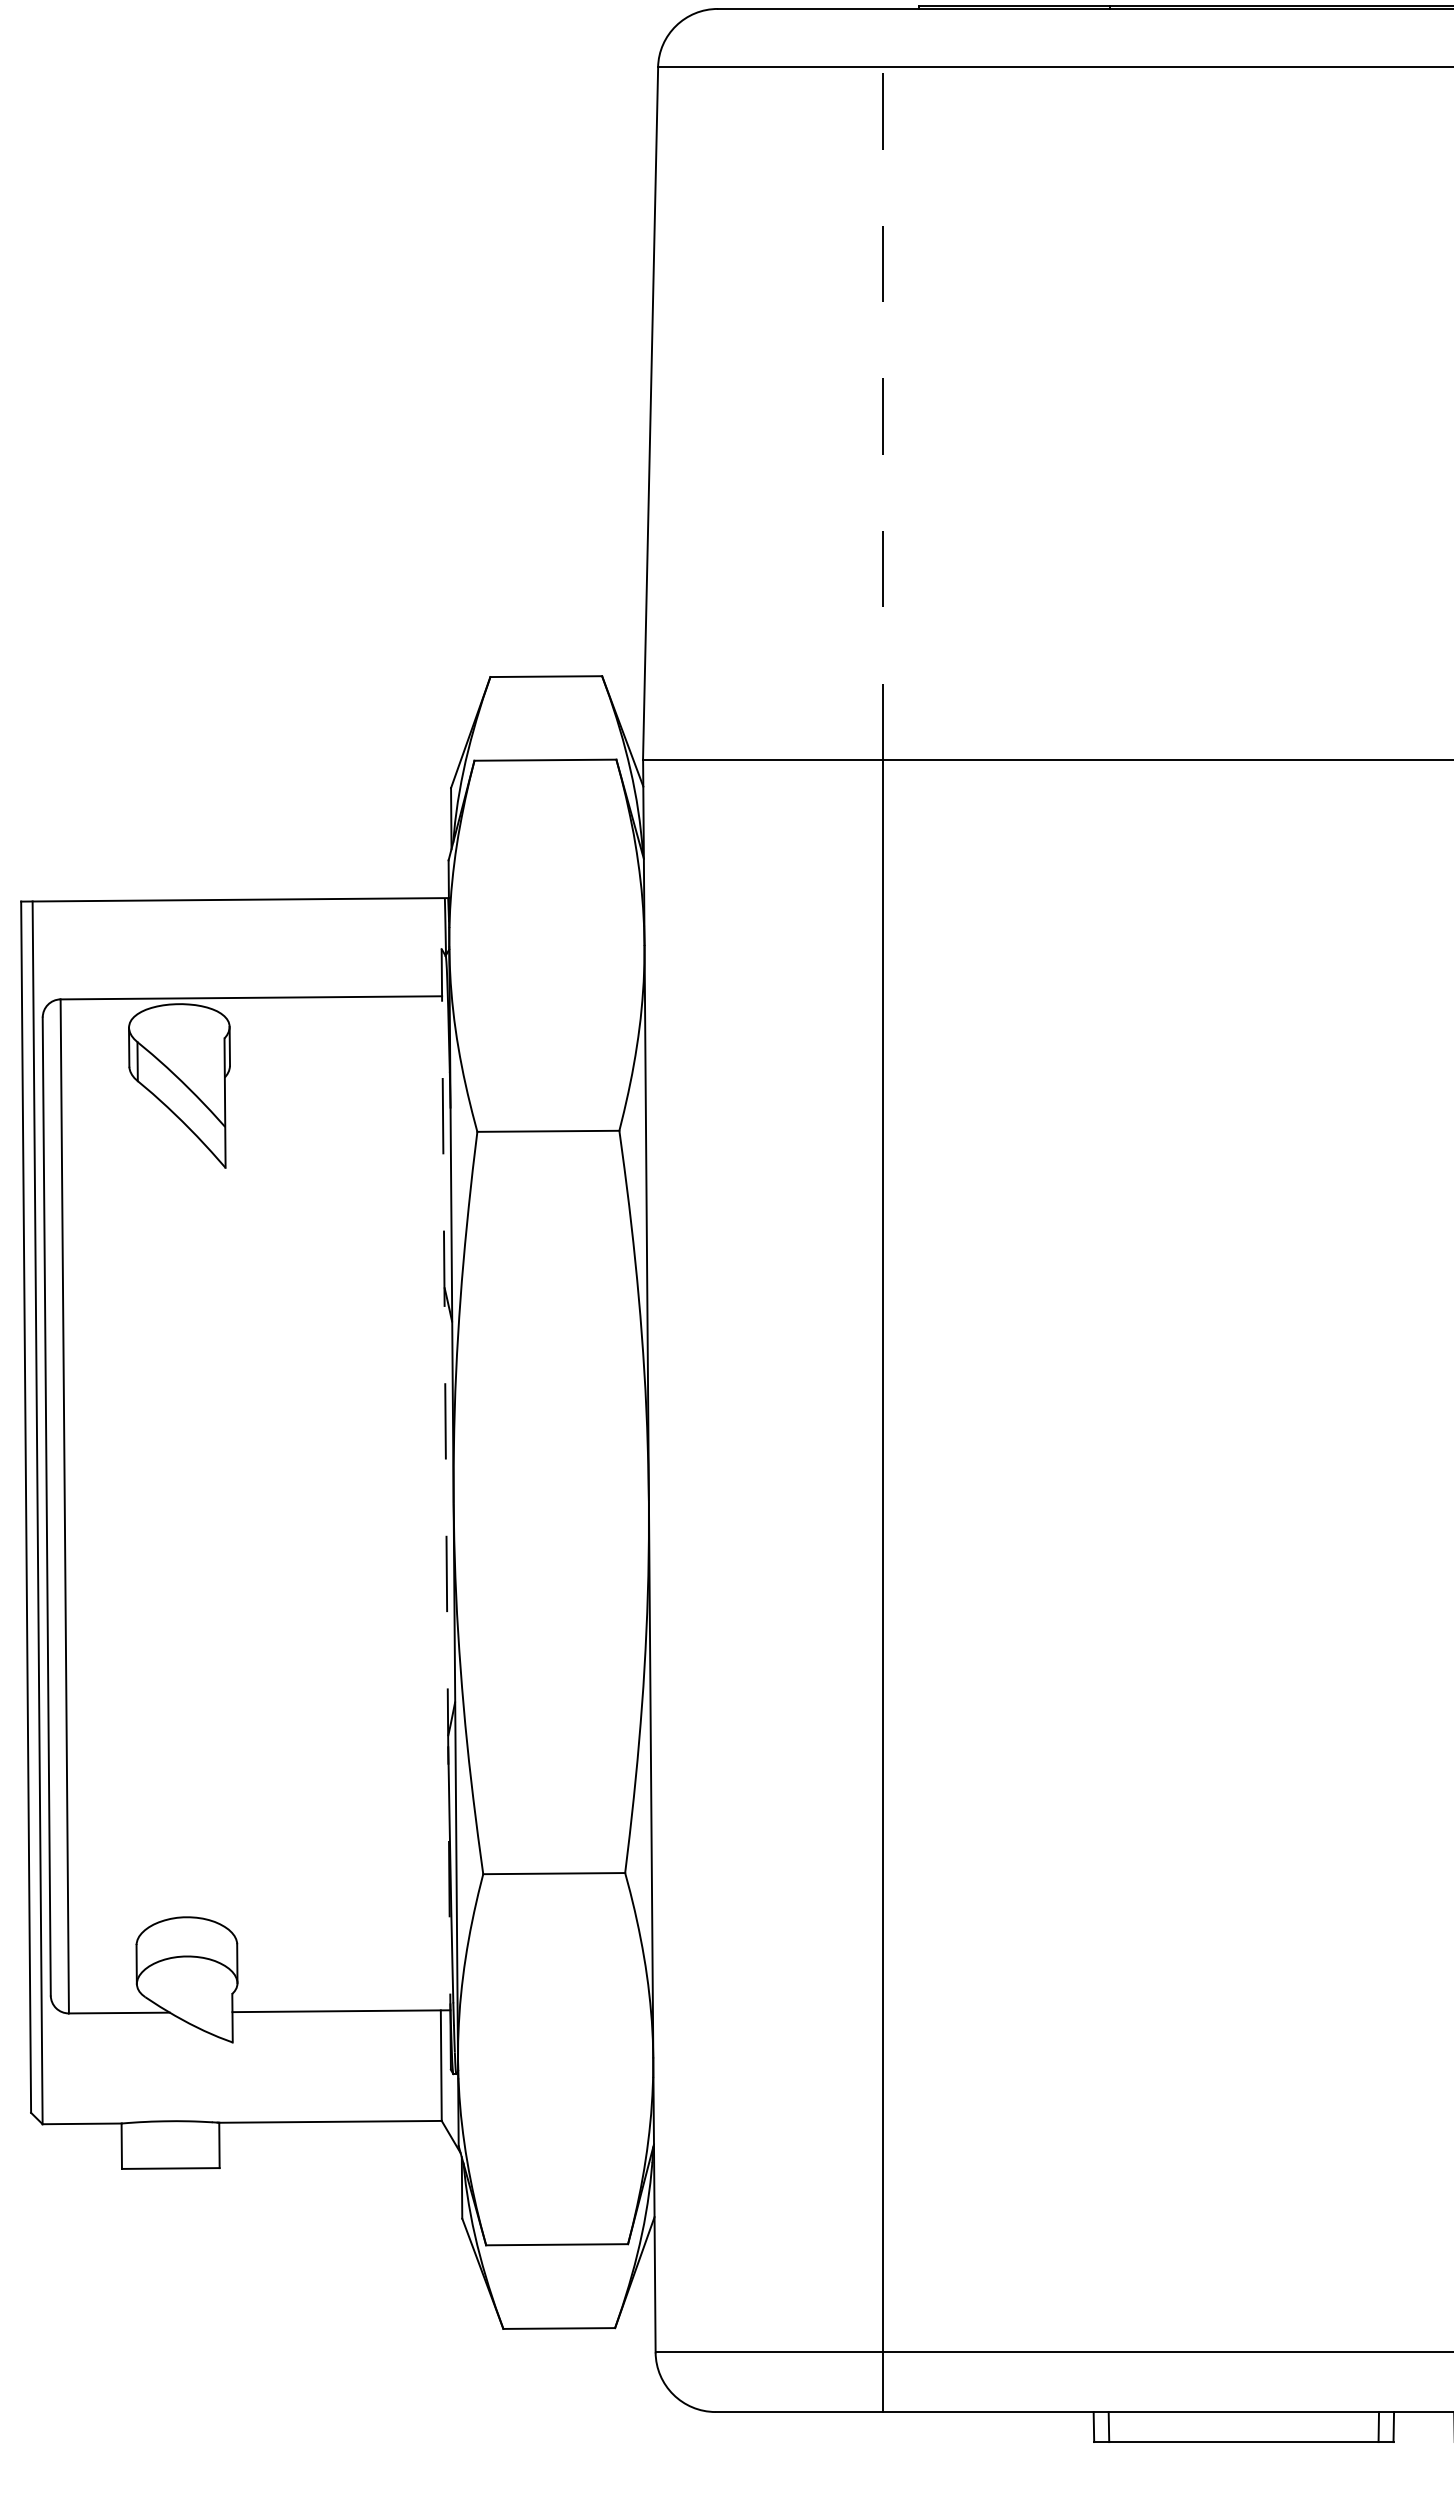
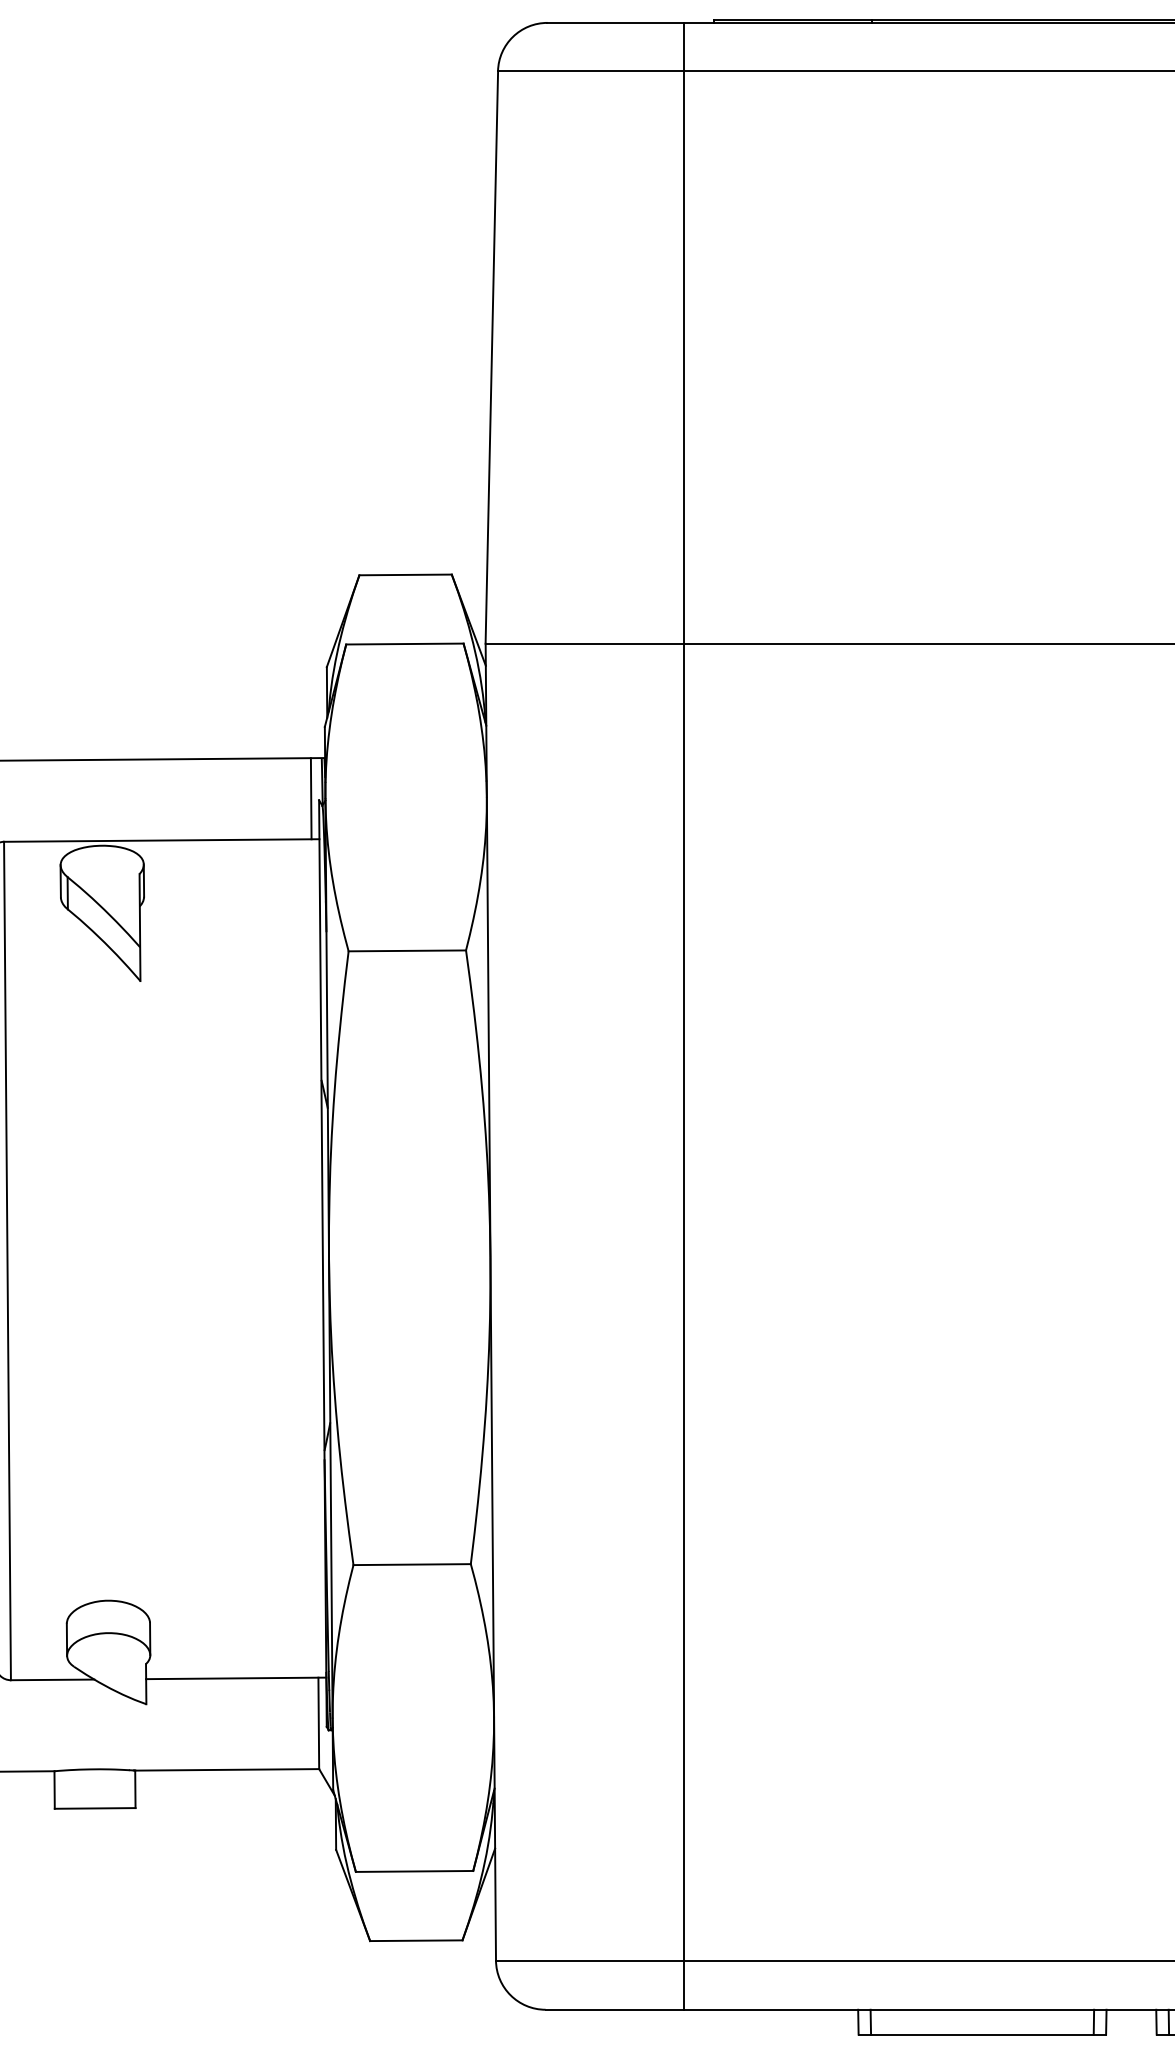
line: (883, 383) -> (684, 332), dashed -> solid
line: (431, 947) -> (310, 798), added
line: (446, 1509) -> (323, 1263), dashed -> solid

